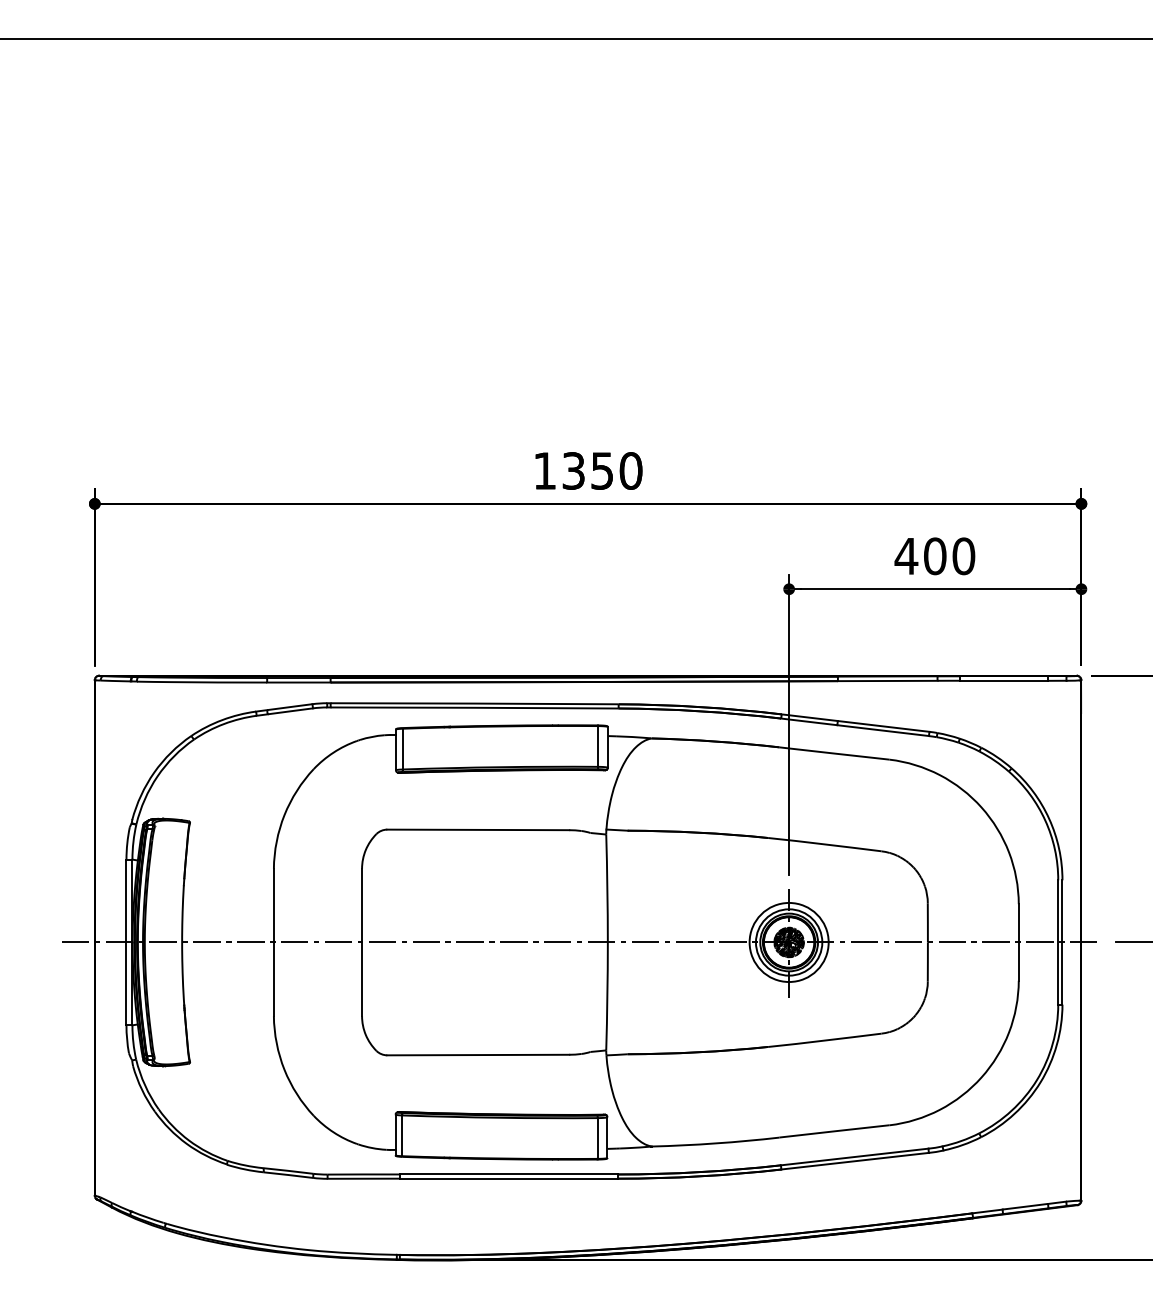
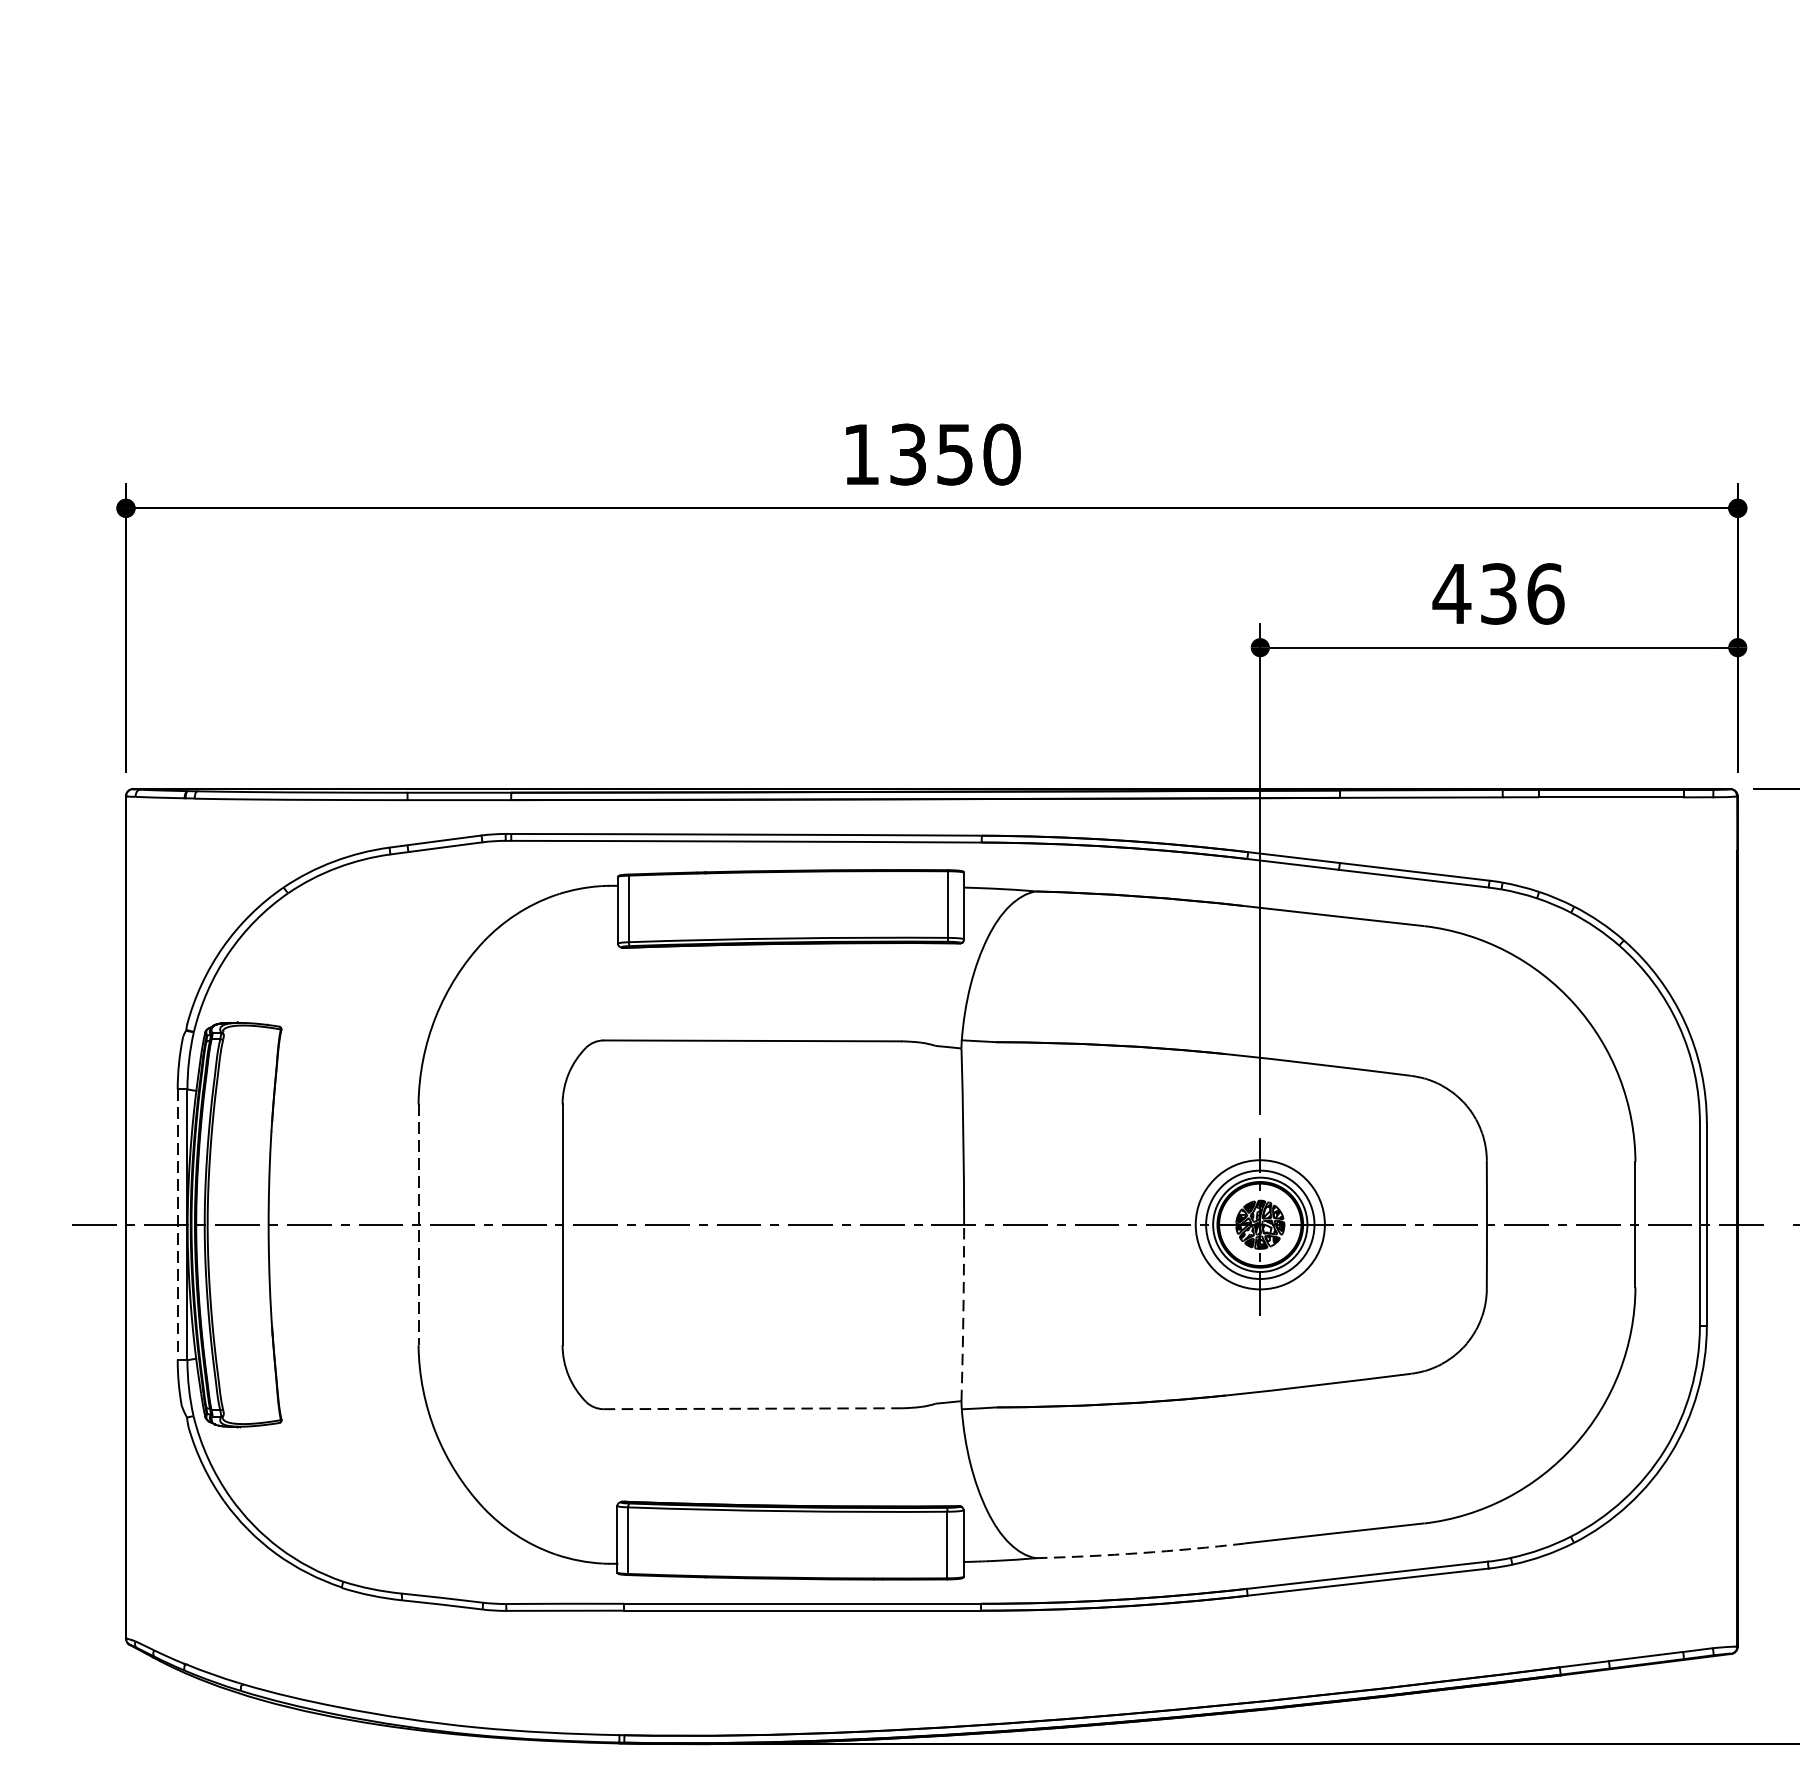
text: (949, 556) -> (1522, 594), 400 -> 436
line: (126, 942) -> (177, 1224), solid -> dashed
line: (273, 942) -> (417, 1224), solid -> dashed
arc: (607, 996) -> (963, 1313), solid -> dashed
line: (478, 1055) -> (752, 1409), solid -> dashed
arc: (715, 1143) -> (1139, 1553), solid -> dashed

